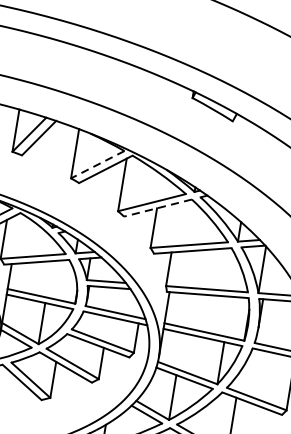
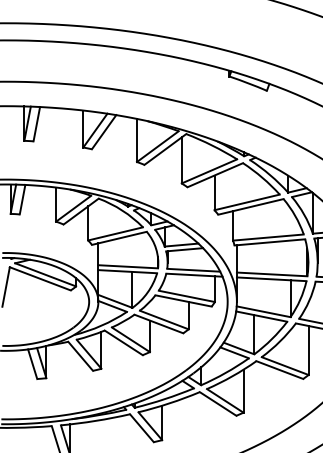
line: (97, 164) -> (157, 146), dashed -> solid
line: (157, 208) -> (214, 175), dashed -> solid

